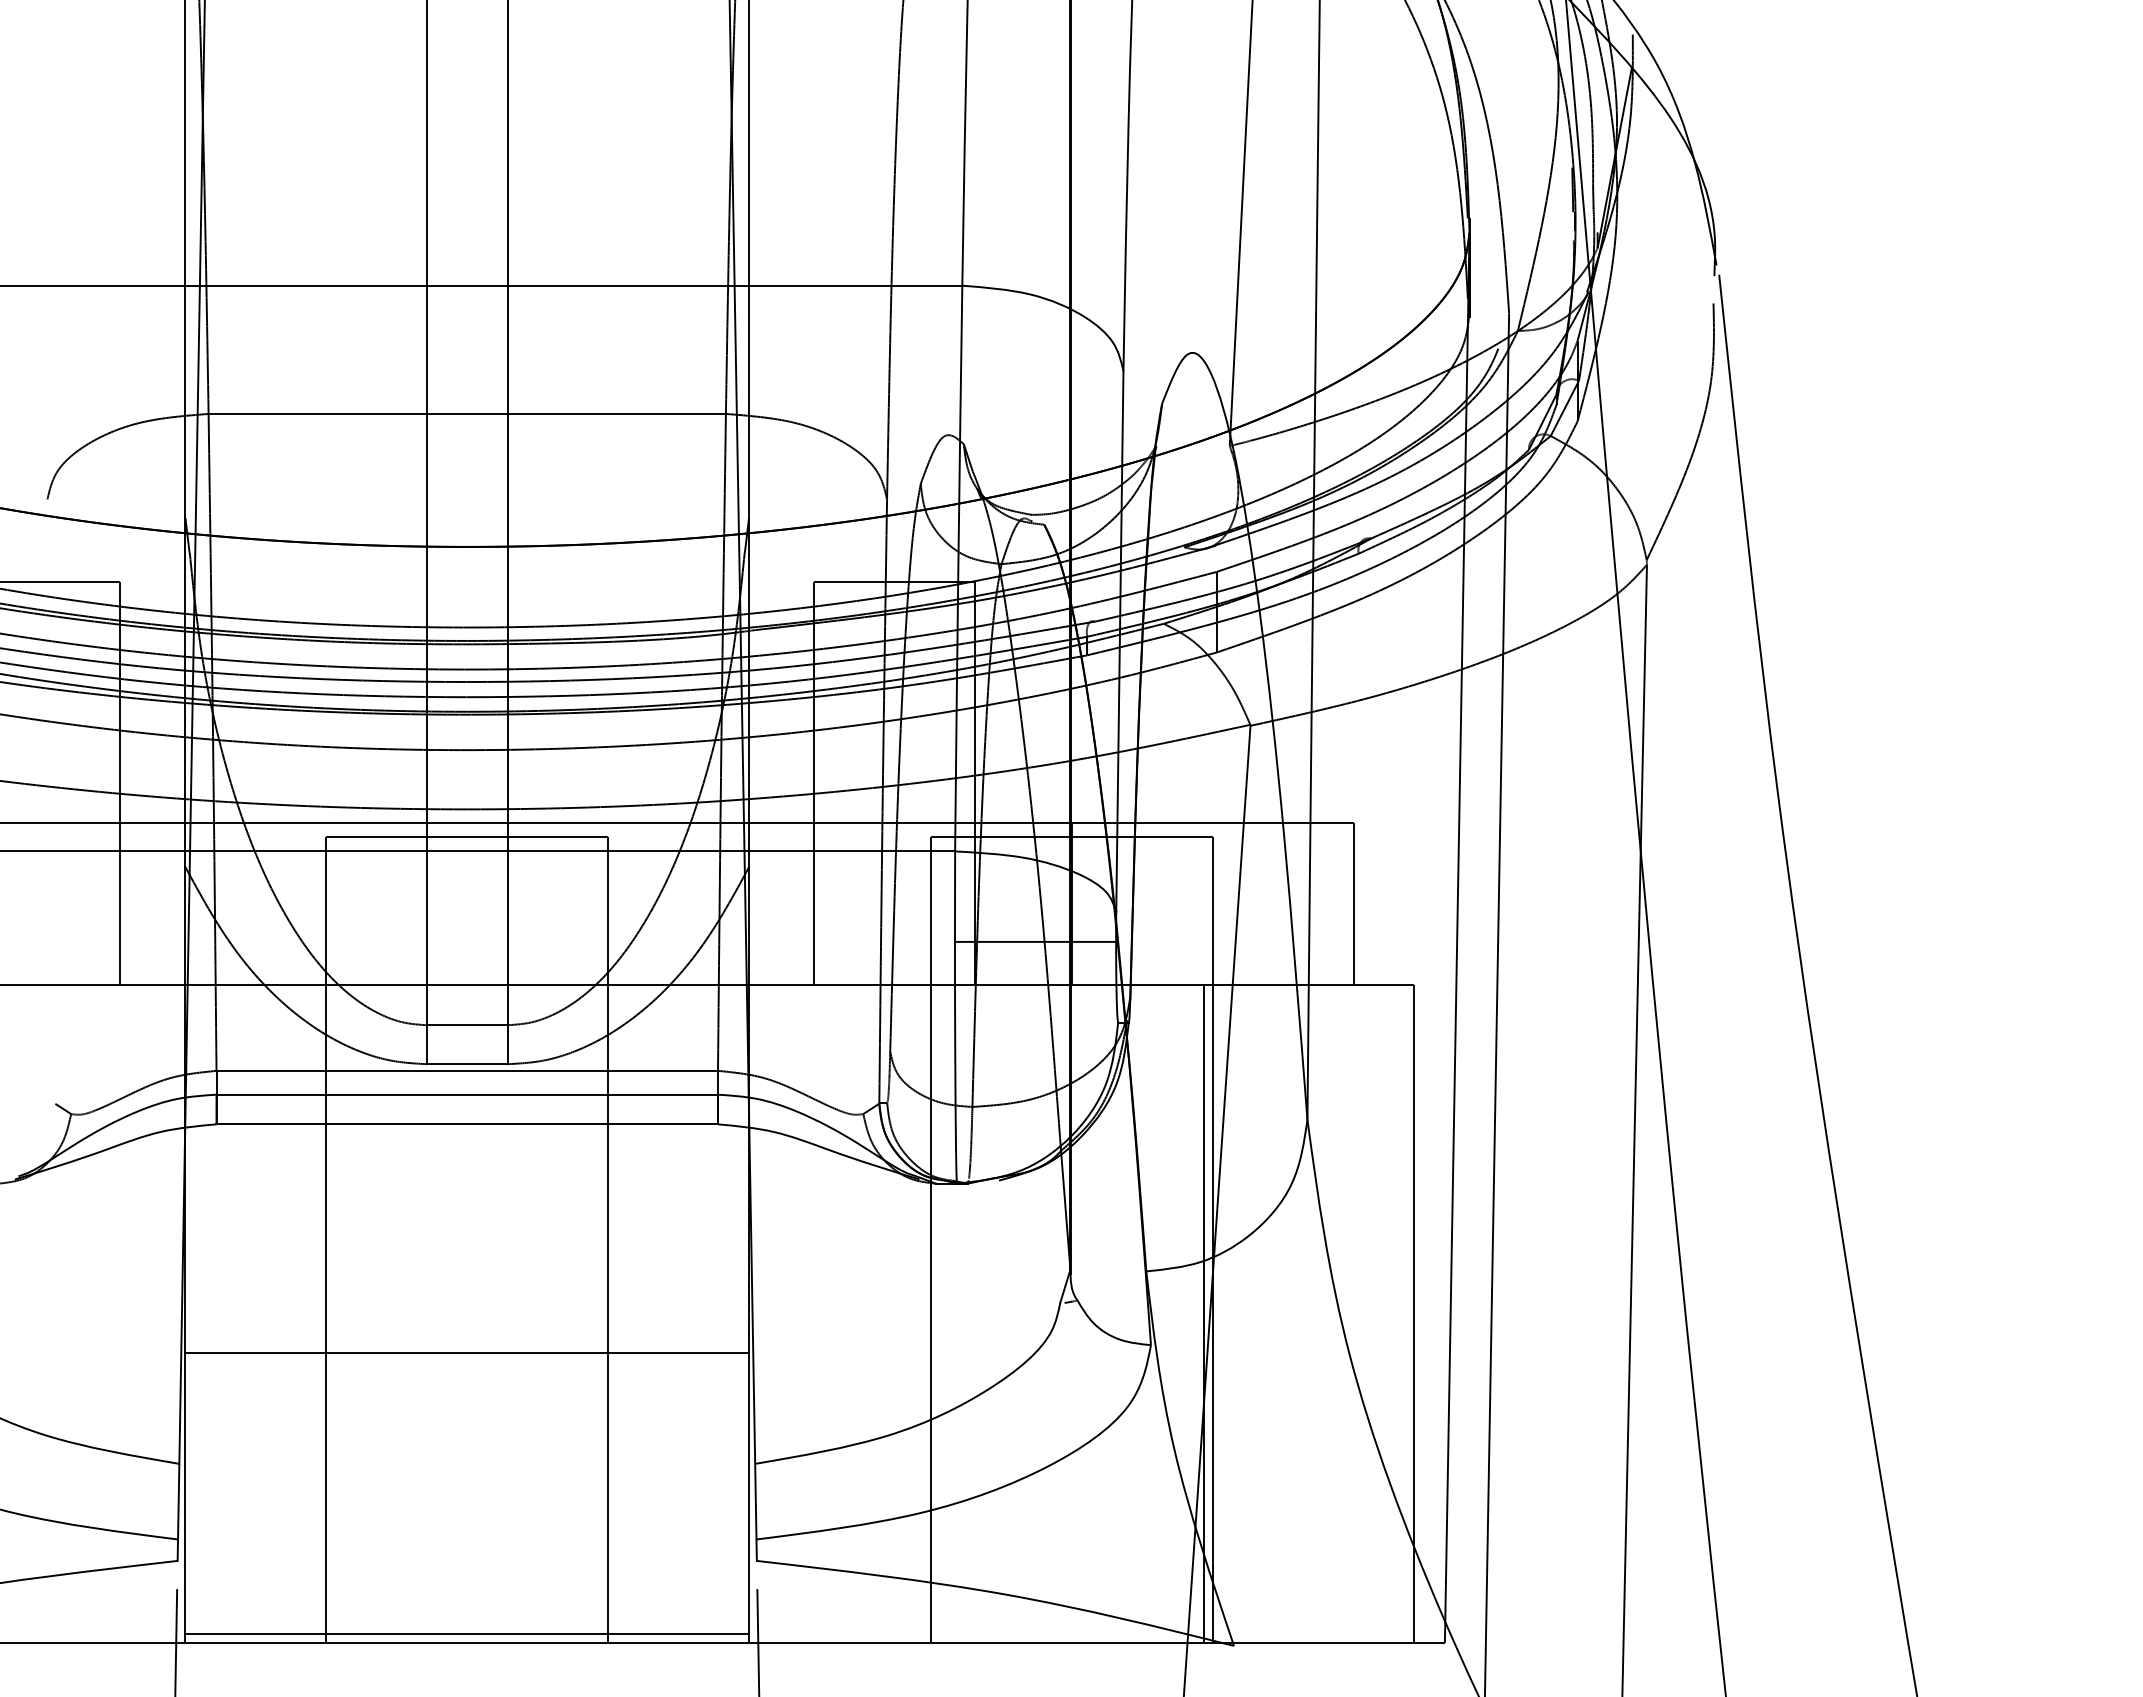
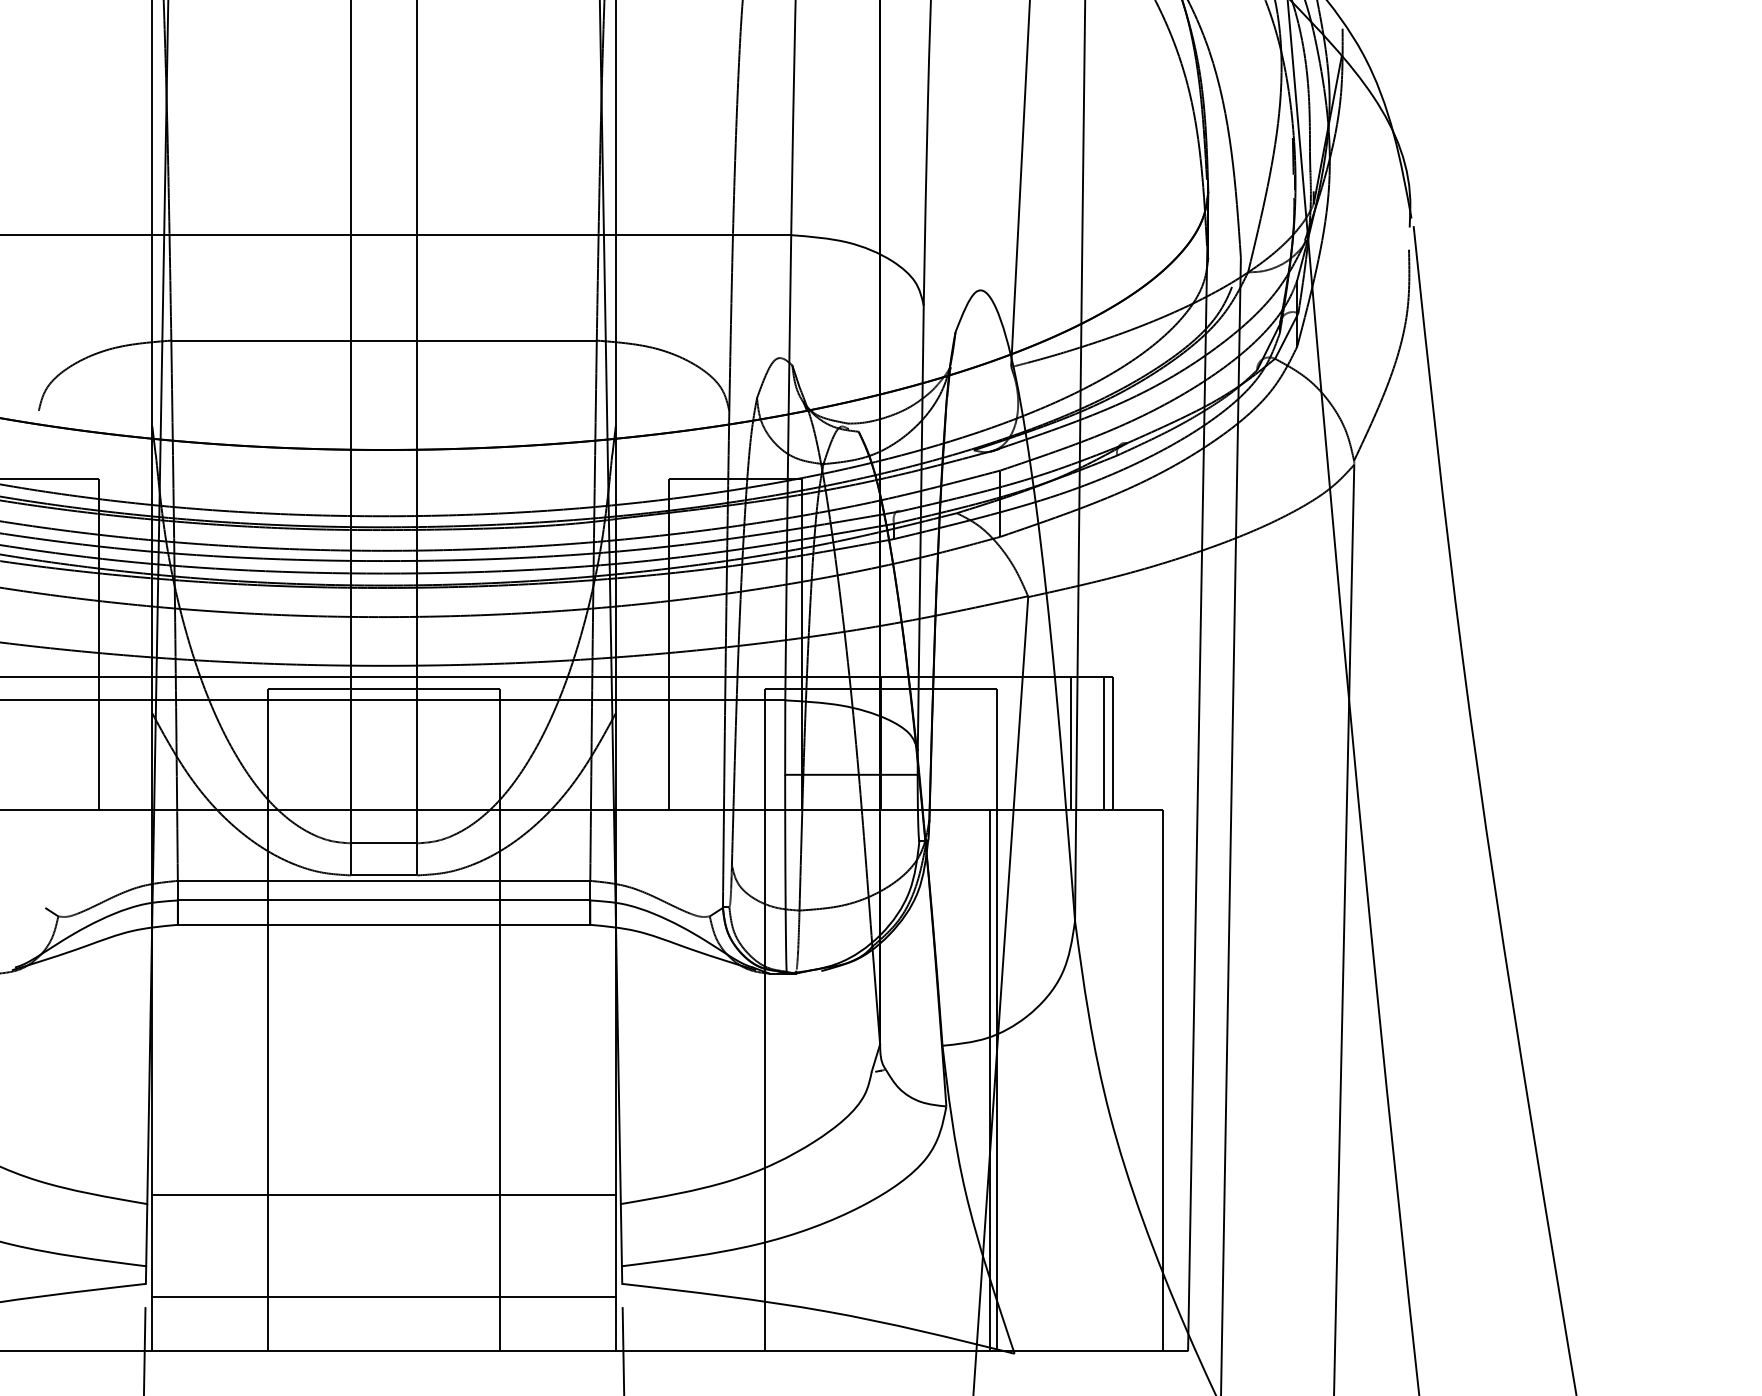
line: (1302, 903) -> (1070, 743), added
line: (1342, 903) -> (1103, 743), added
line: (467, 1352) -> (384, 1194), moved
line: (467, 1633) -> (384, 1296), moved

